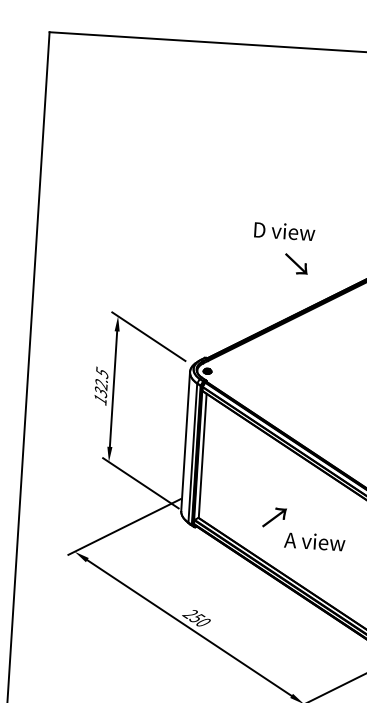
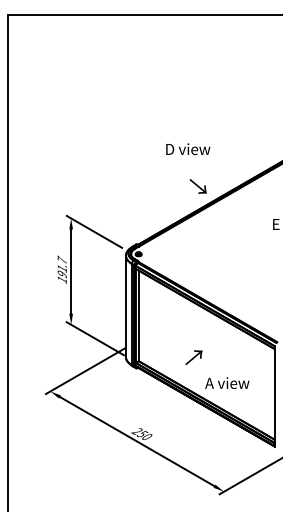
text: (295, 264) -> (197, 186), moved
text: (100, 381) -> (61, 266), 132.5 -> 191.7
text: (315, 540) -> (227, 382), moved

